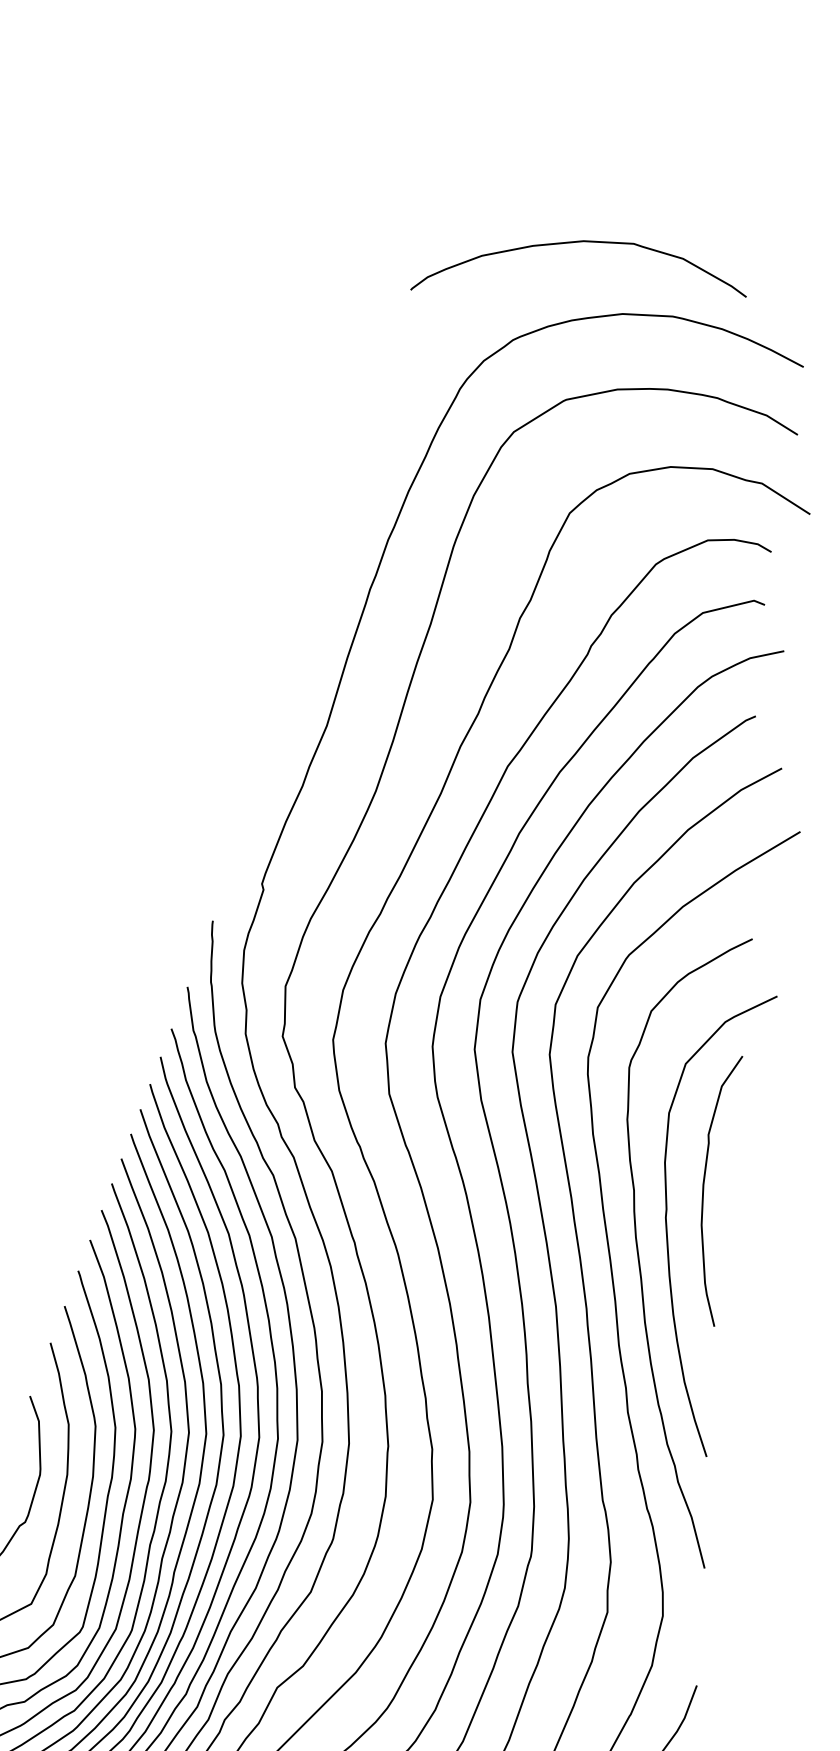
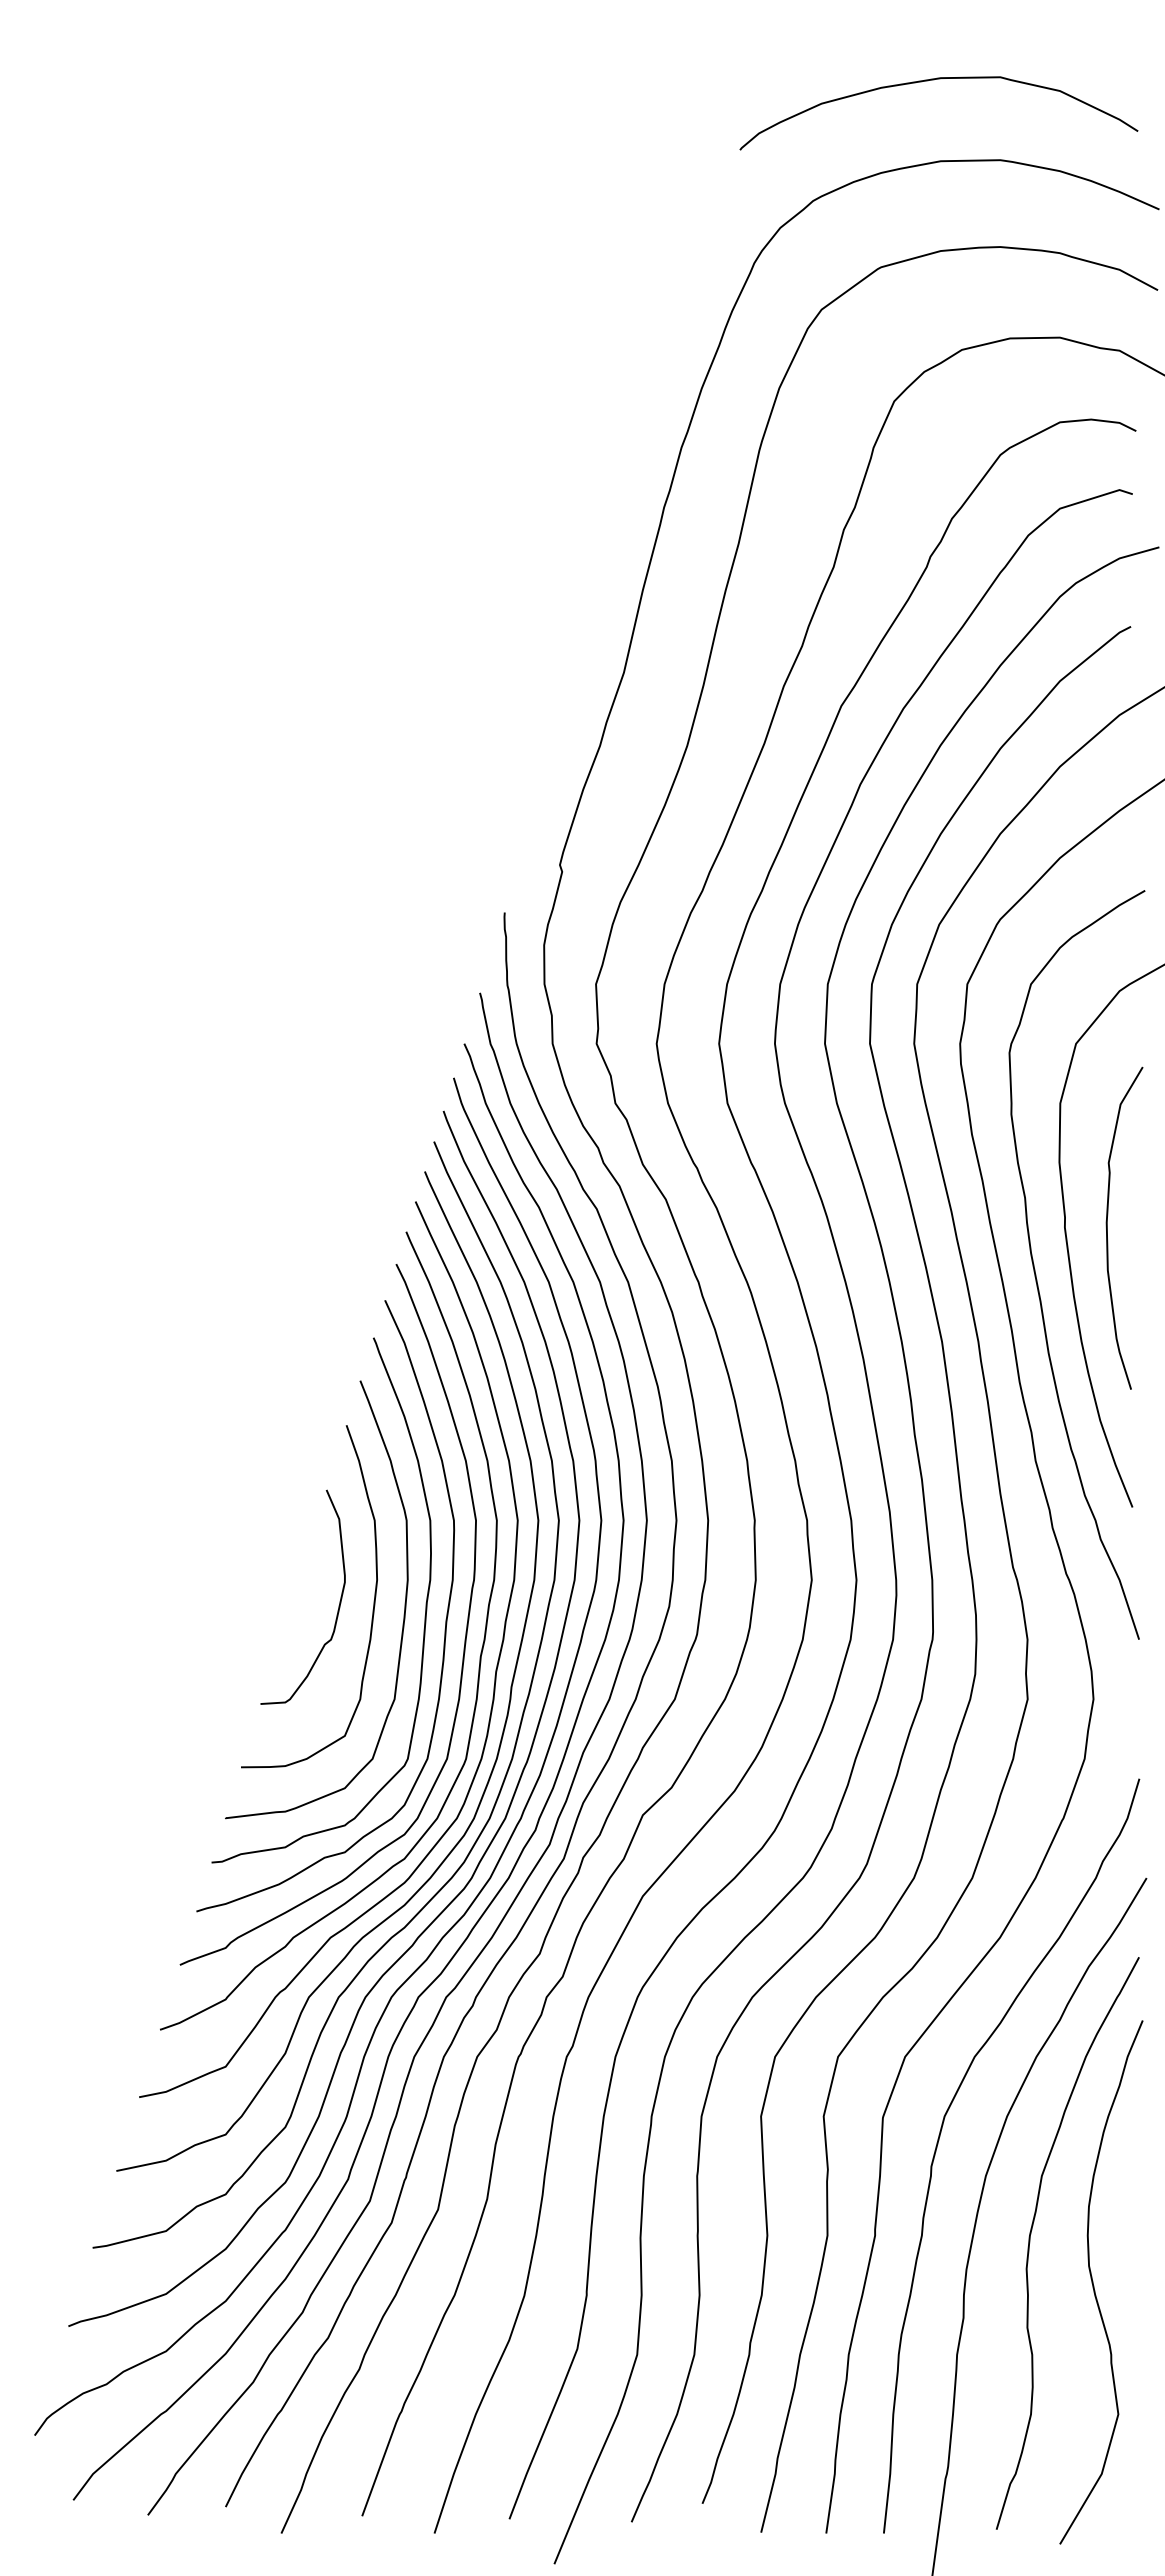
curve: (578, 242) -> (934, 80), moved
curve: (703, 1189) -> (1107, 1227), moved

